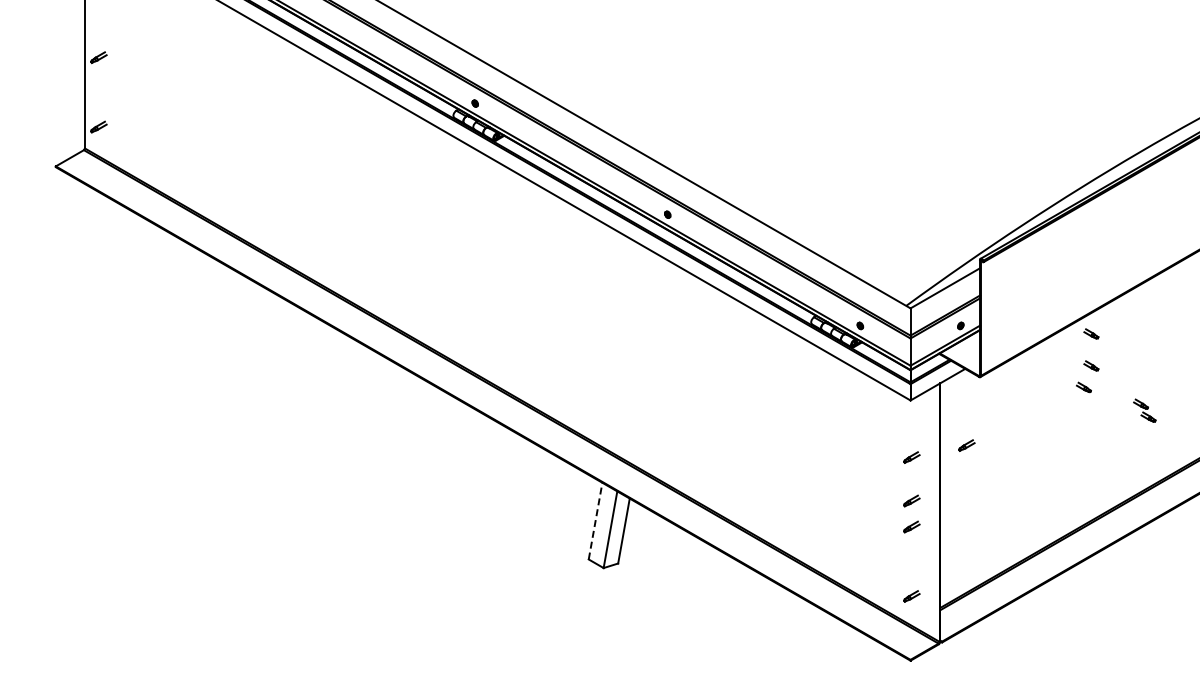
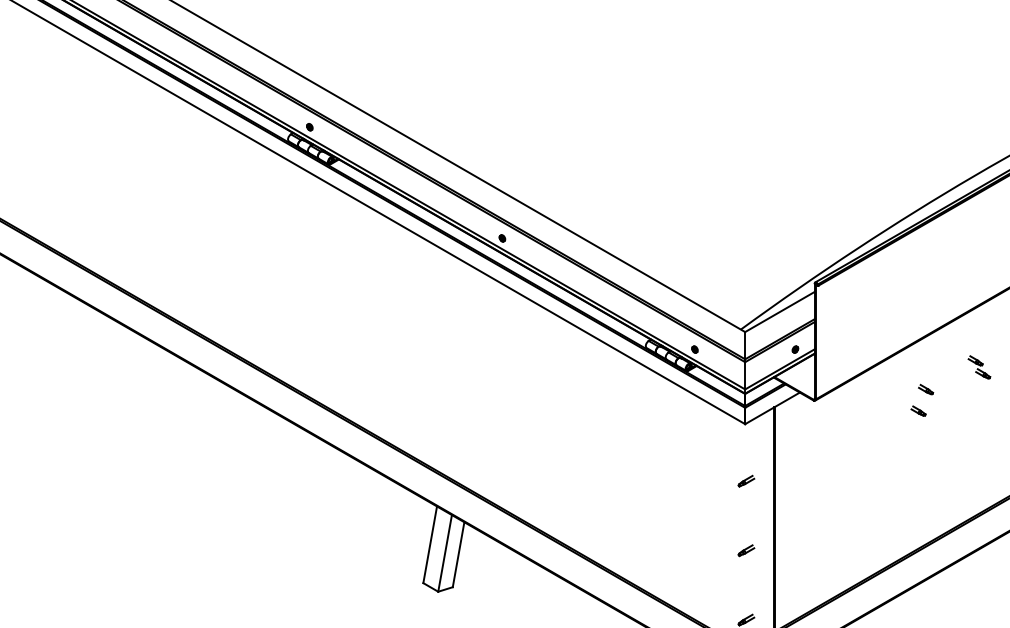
part: (1091, 333) -> (926, 357), removed
part: (1144, 410) -> (979, 367), moved
part: (966, 445) -> (801, 469), removed
part: (911, 500) -> (746, 524), removed
line: (595, 521) -> (430, 545), dashed -> solid

